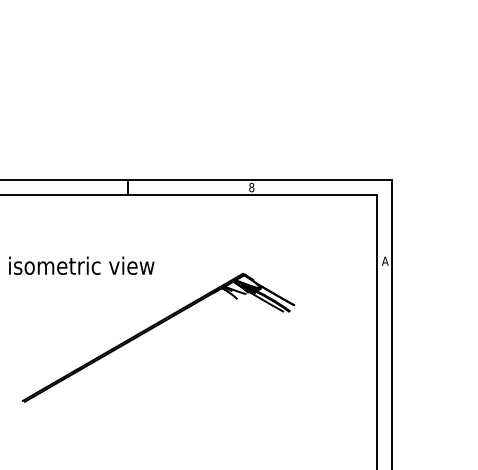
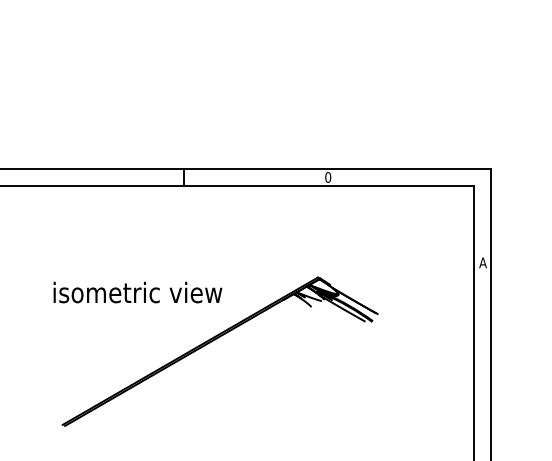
text: (251, 187) -> (327, 177), 8 -> 0
text: (81, 265) -> (137, 292), moved

